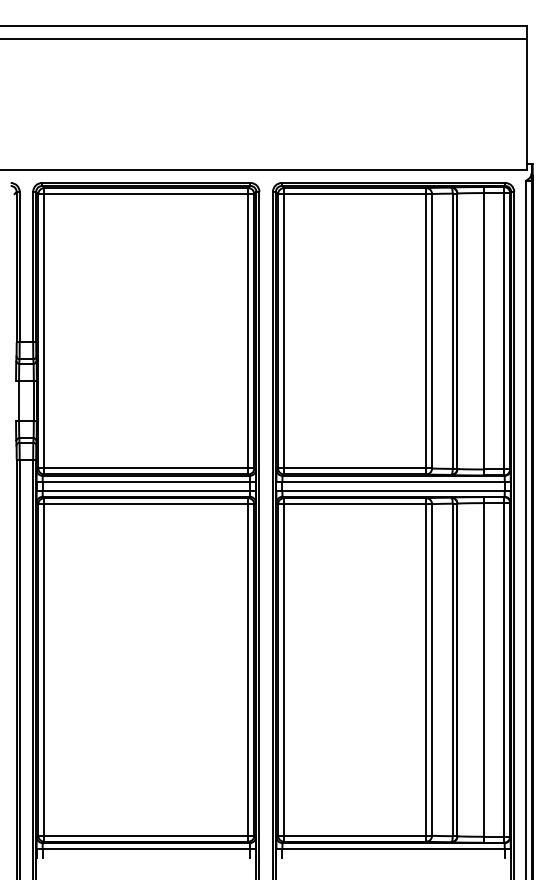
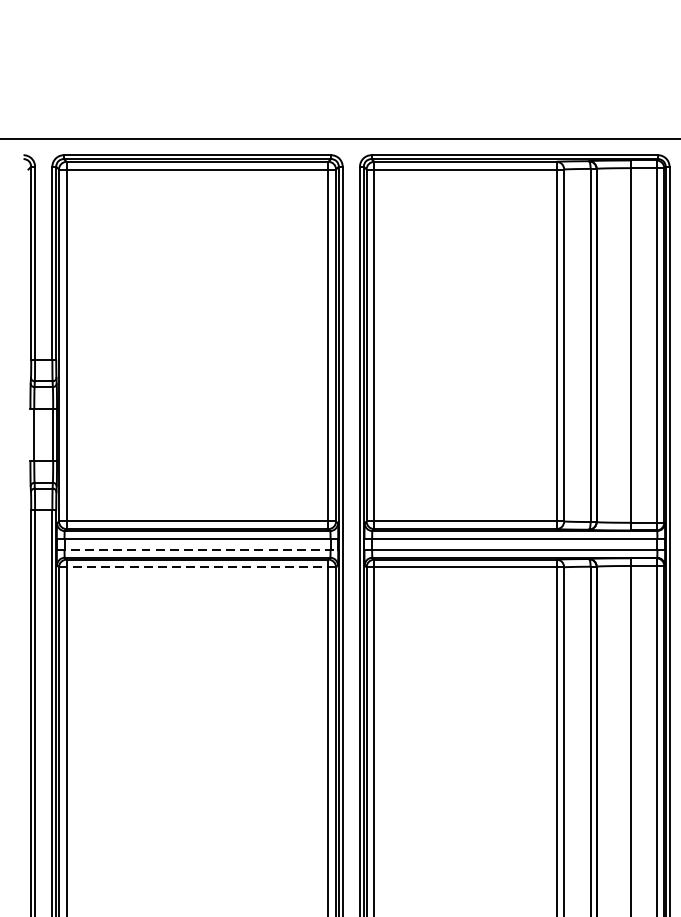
line: (146, 490) -> (197, 549), solid -> dashed
line: (146, 504) -> (197, 567), solid -> dashed

